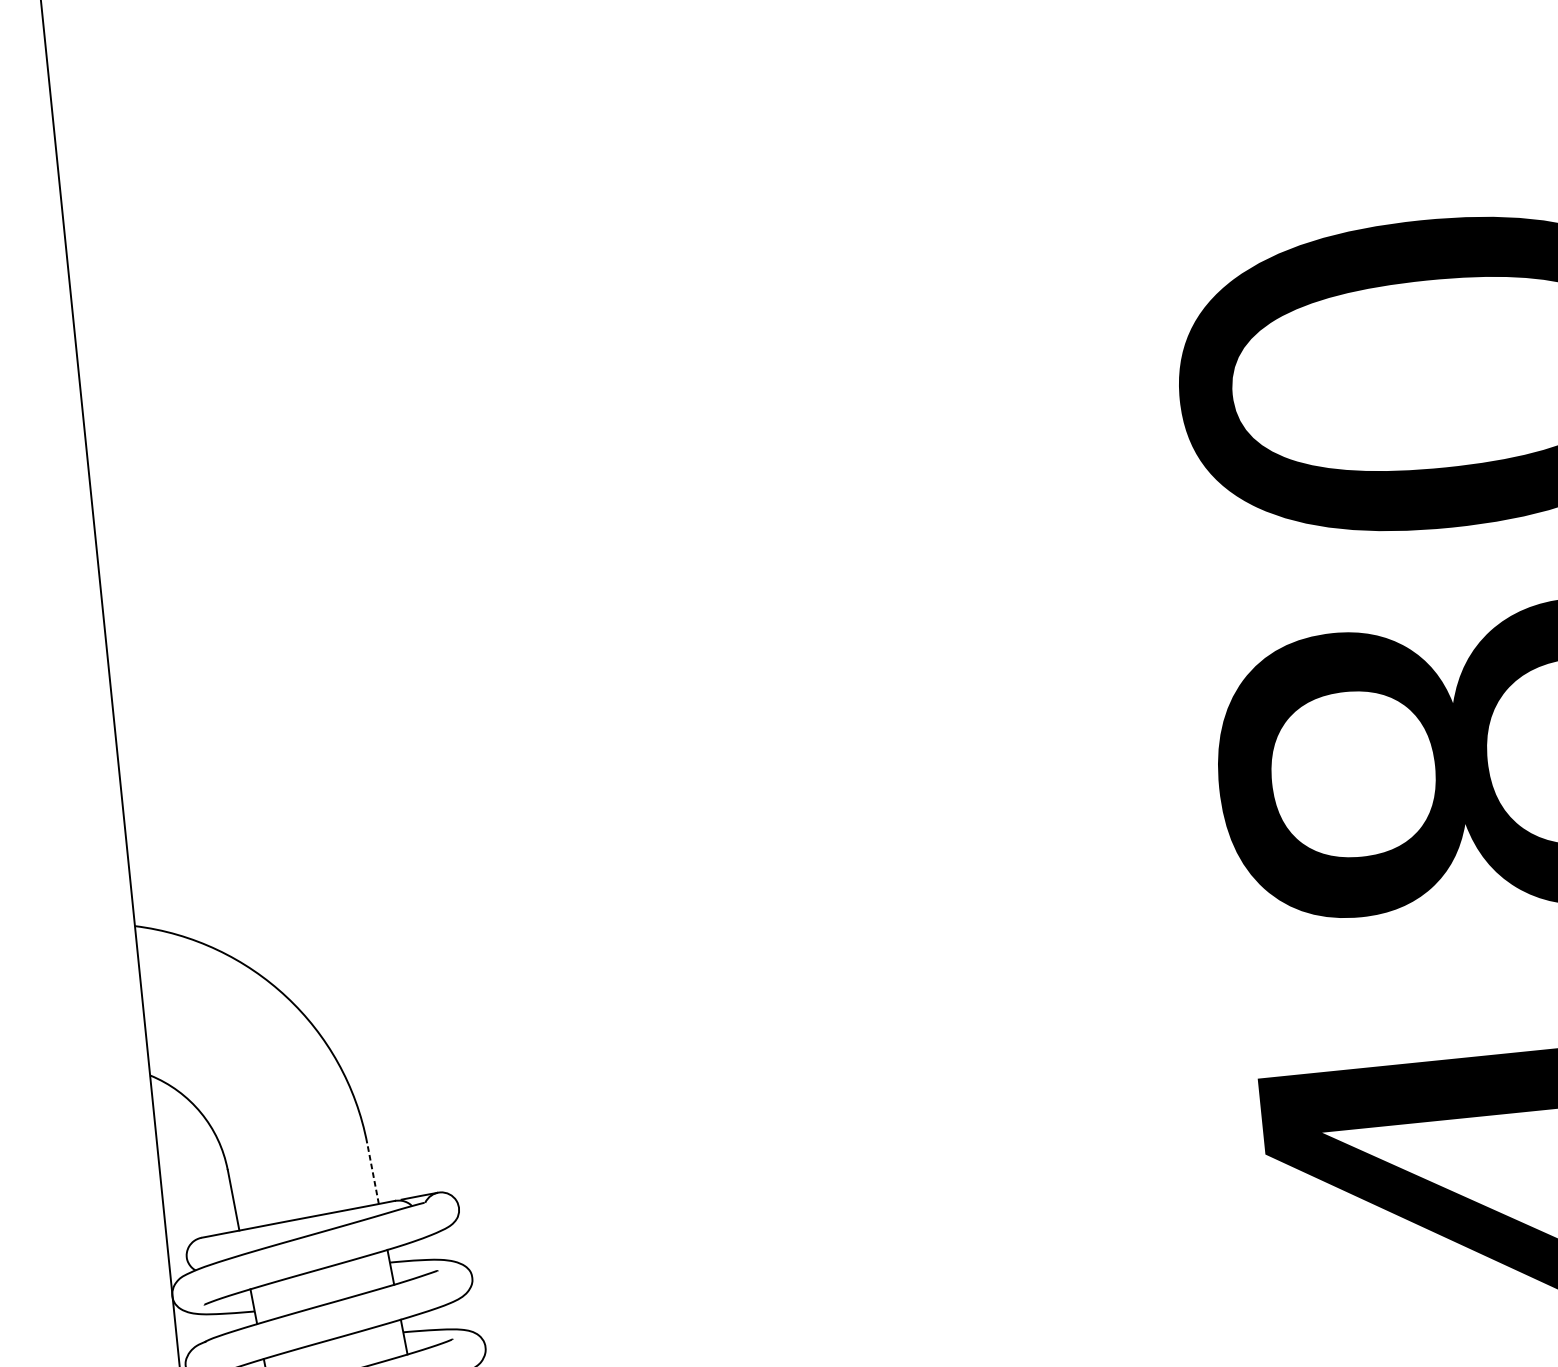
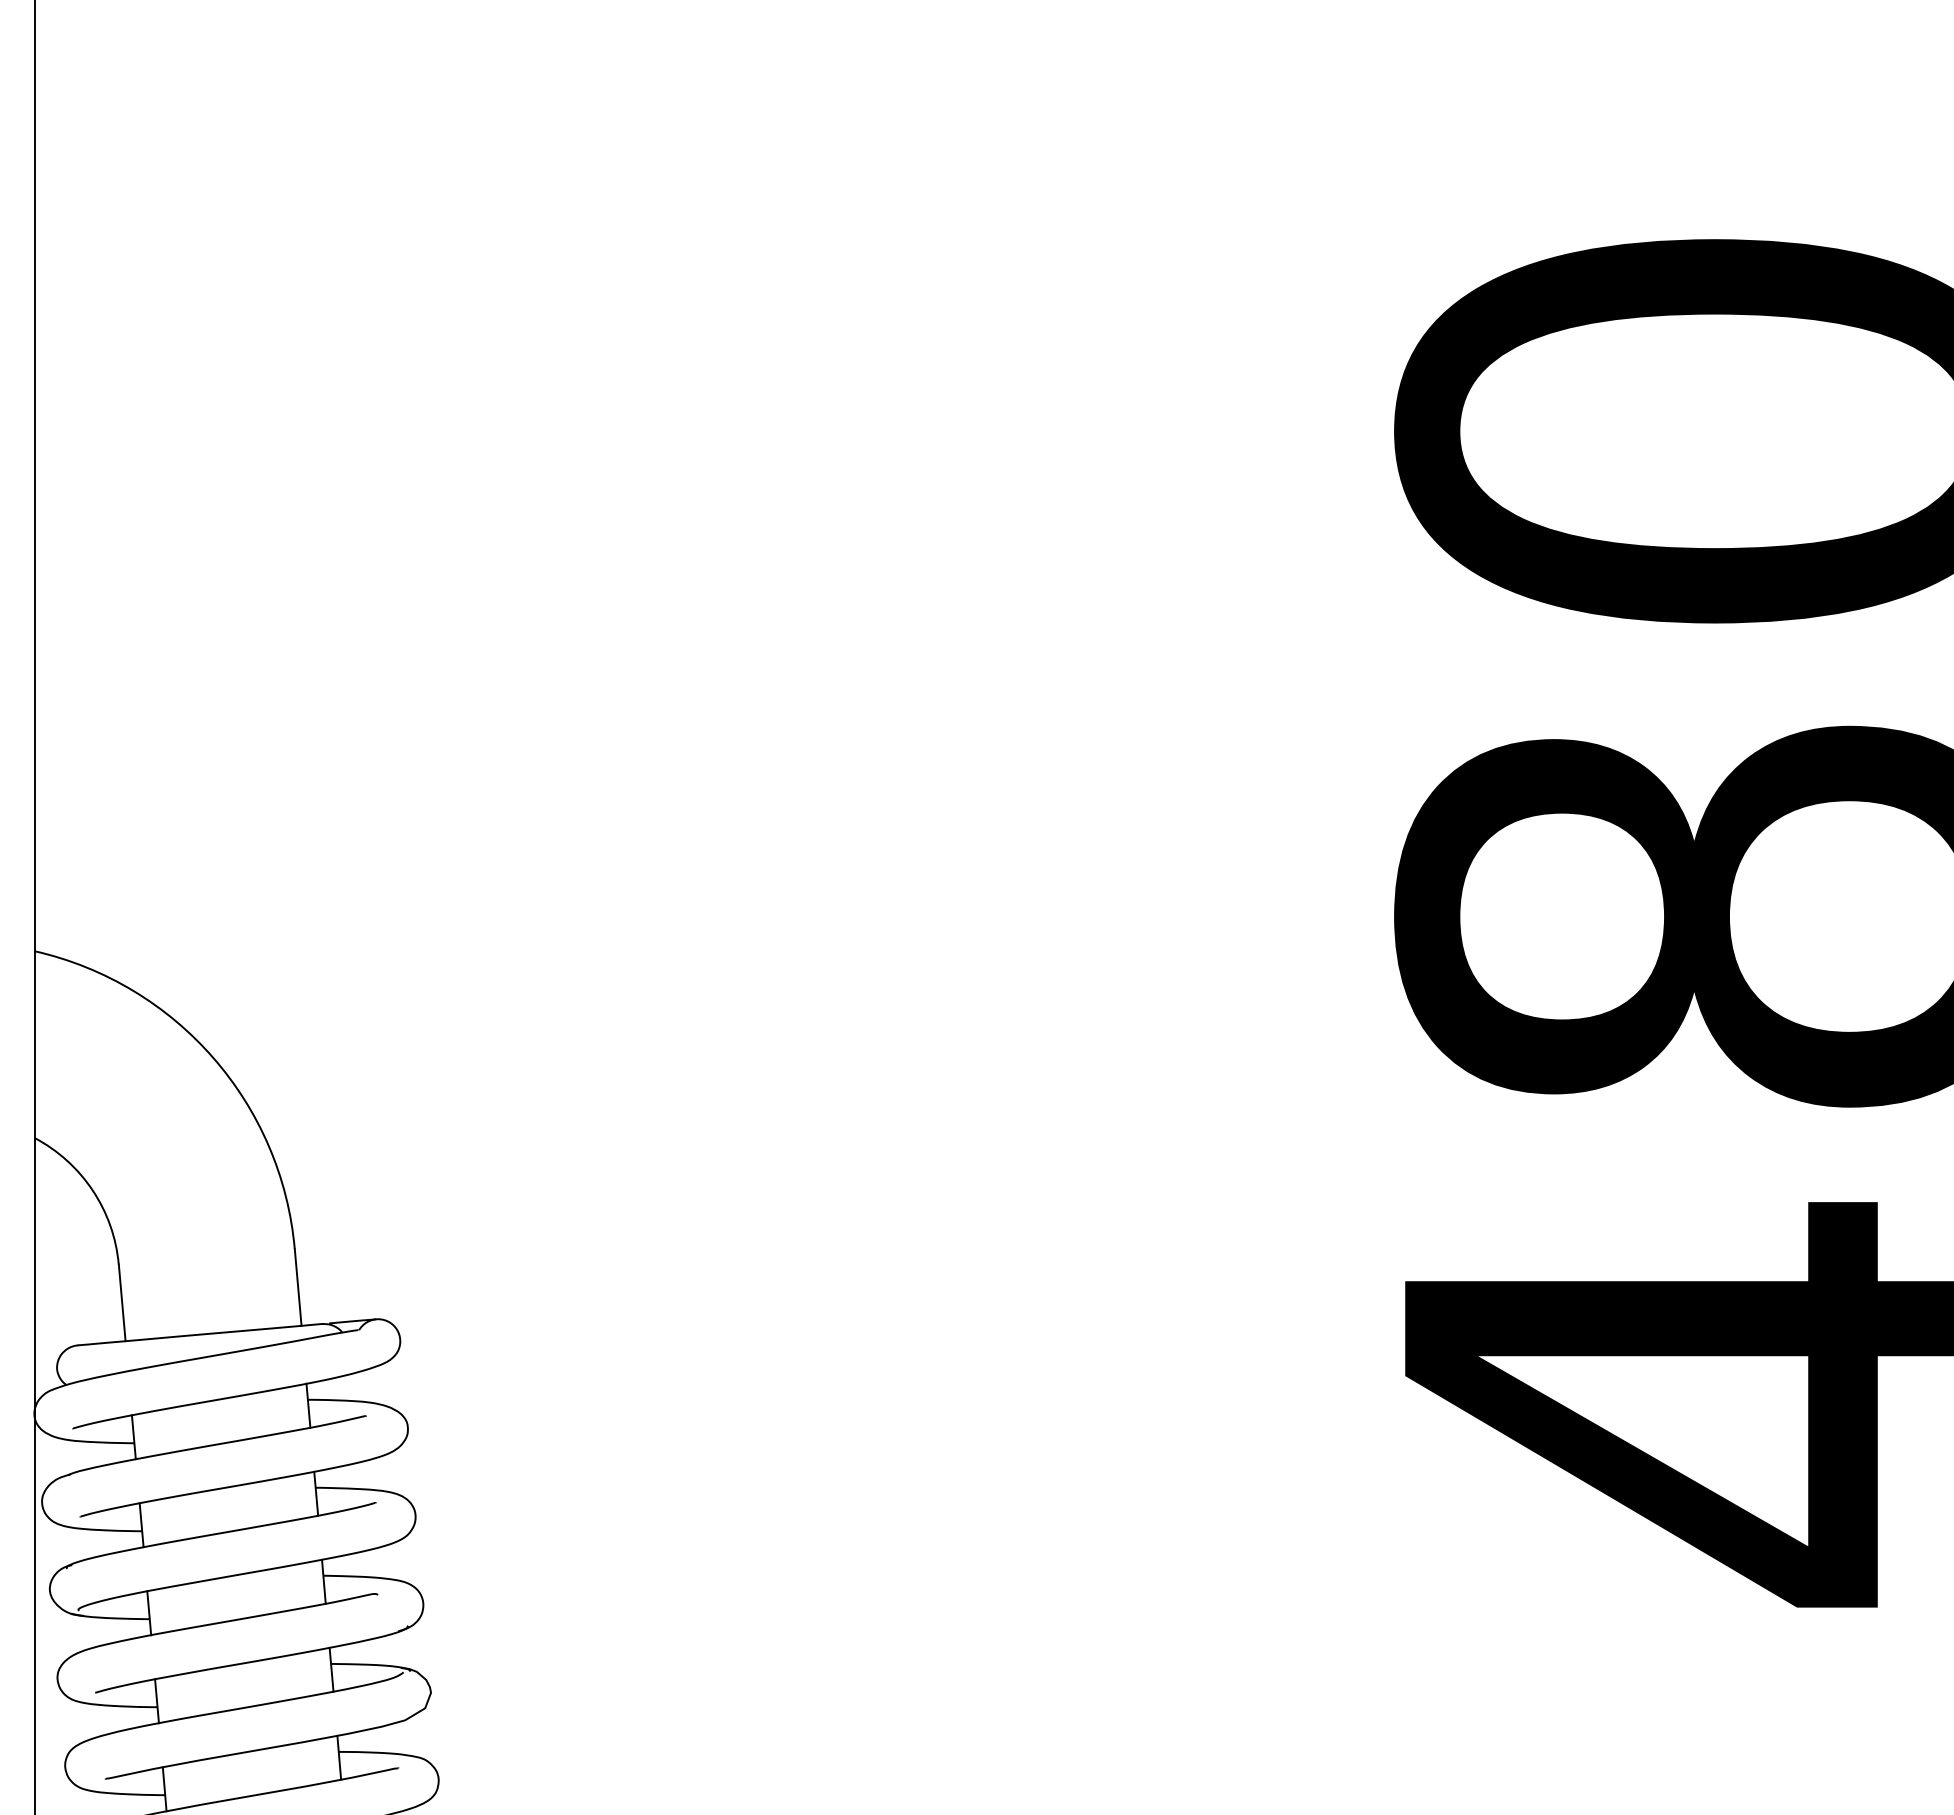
line: (373, 1173) -> (298, 1287), dashed -> solid

